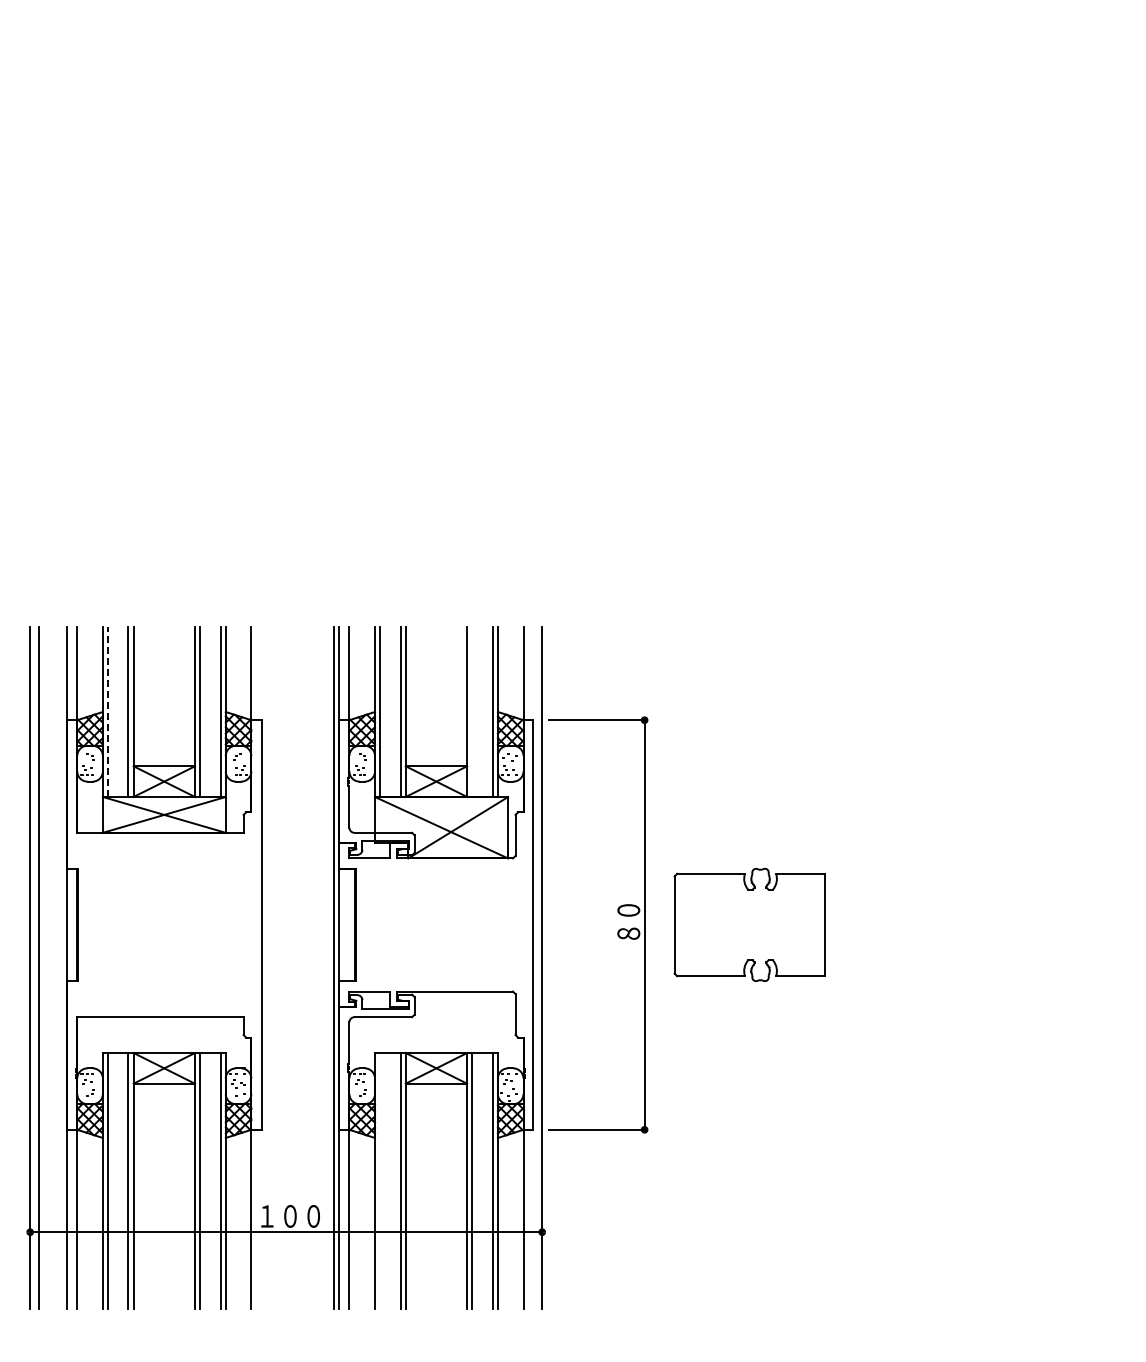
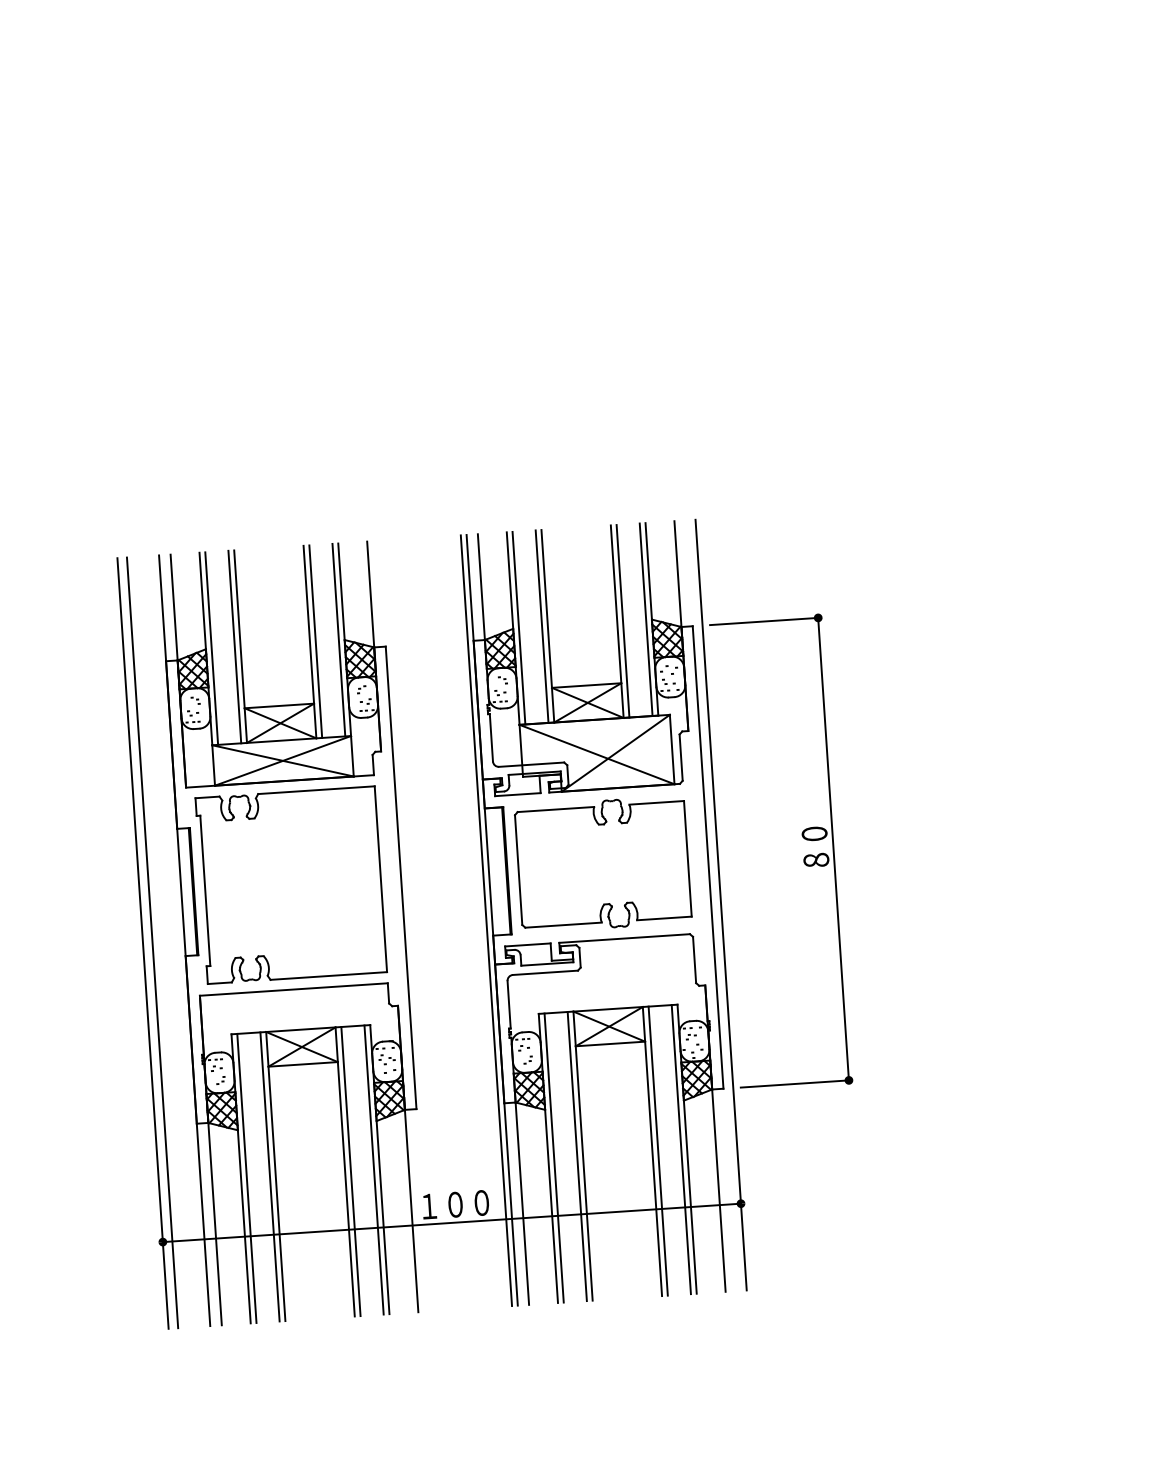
line: (108, 711) -> (212, 648), dashed -> solid
line: (472, 711) -> (623, 620), added
part: (164, 924) -> (291, 884), added
part: (749, 924) -> (603, 863), moved
line: (380, 1181) -> (554, 1158), added

